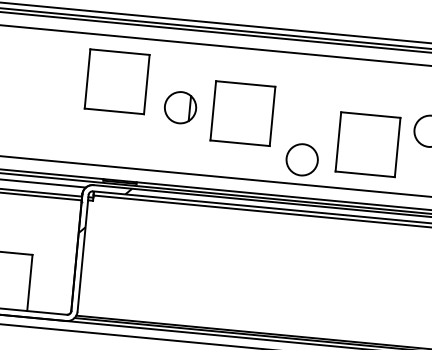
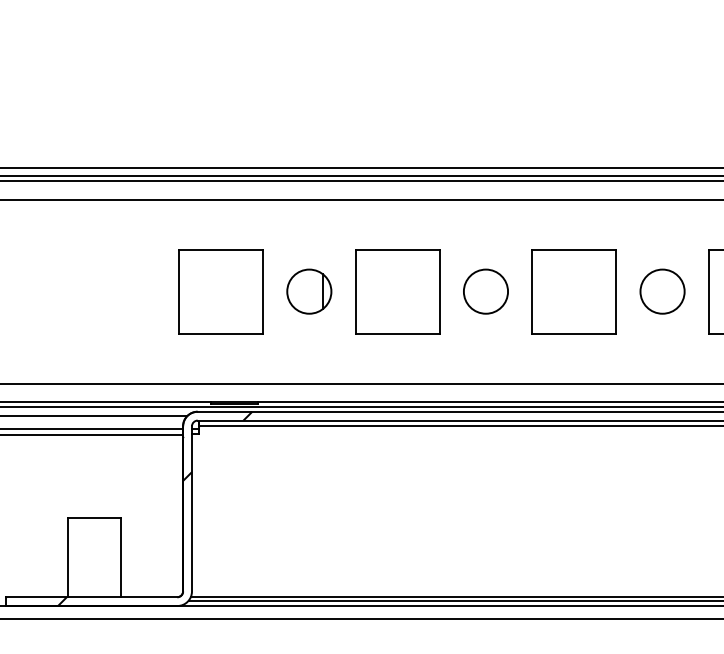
part: (116, 81) -> (220, 291), moved
part: (367, 144) -> (573, 291), moved
circle: (301, 159) -> (485, 291), moved

